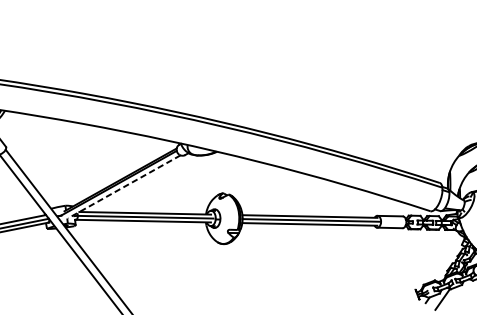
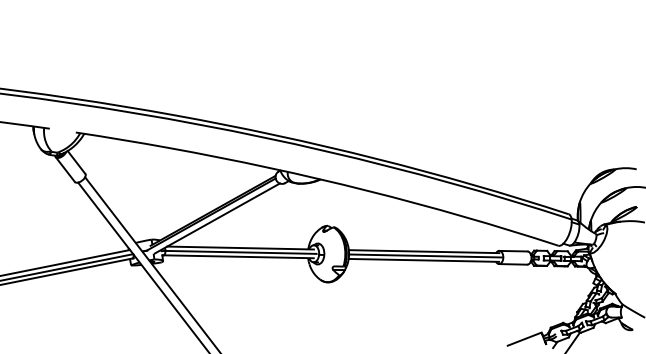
line: (124, 186) -> (217, 218), dashed -> solid
line: (400, 294) -> (524, 338), added

